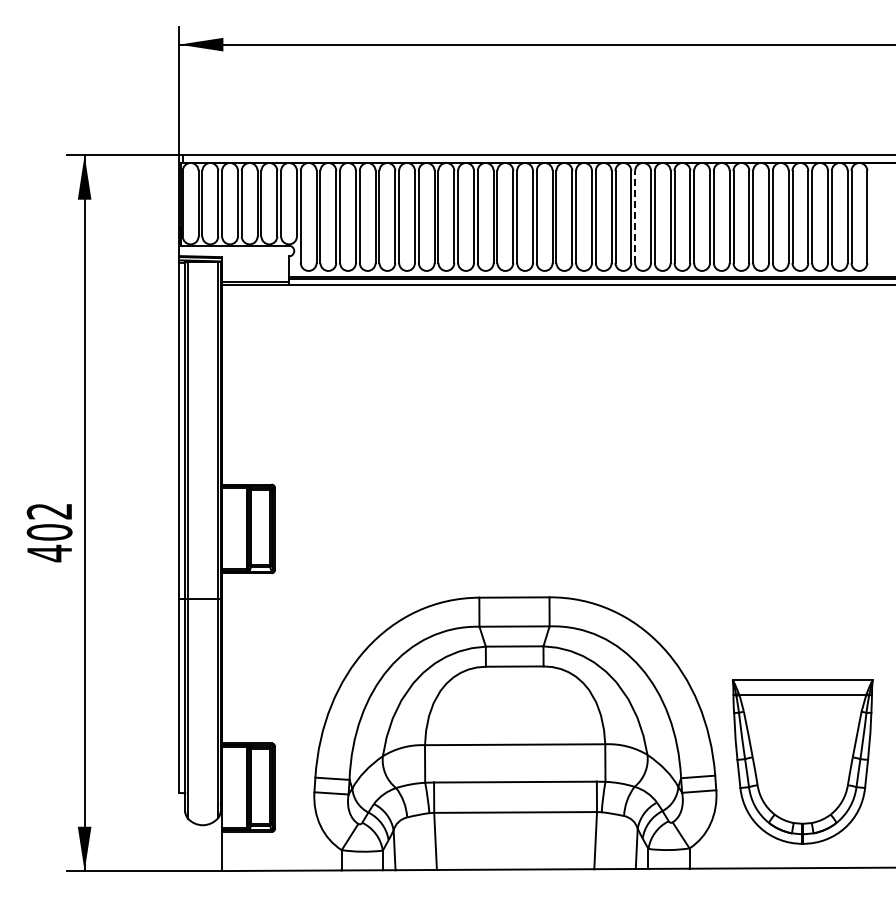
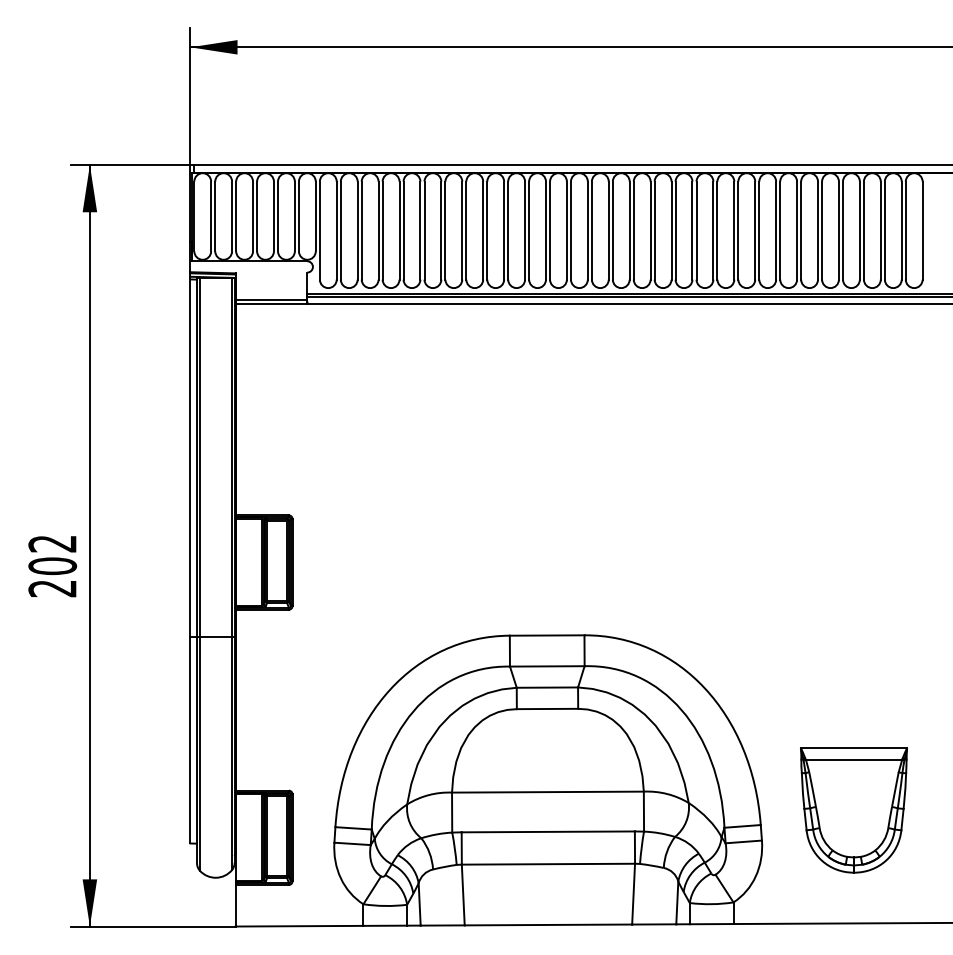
line: (635, 216) -> (675, 230), dashed -> solid
text: (48, 553) -> (51, 588), 402 -> 202
part: (802, 761) -> (853, 809), size x0.71

